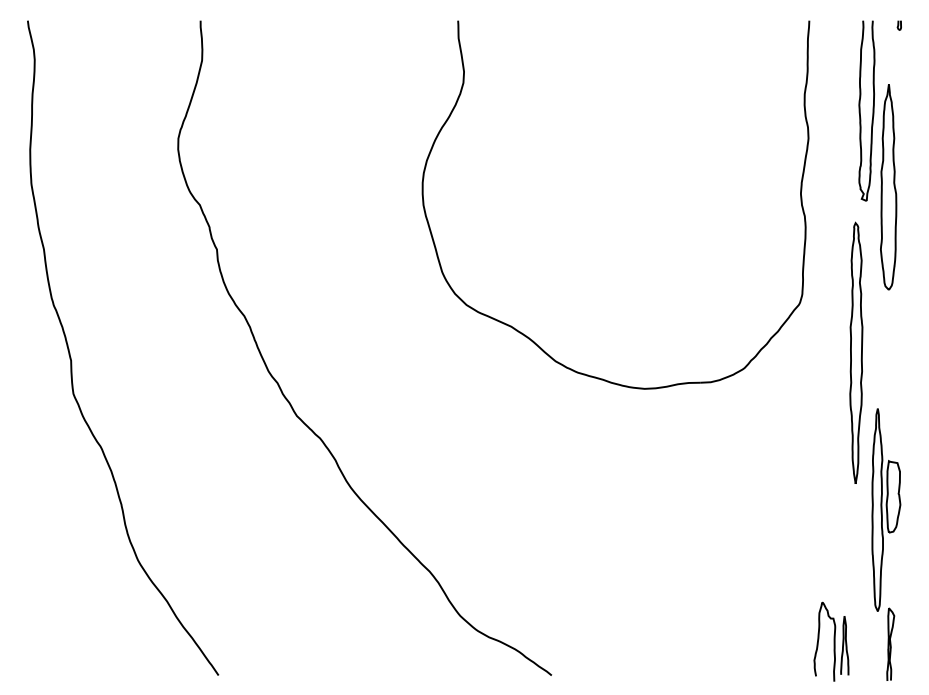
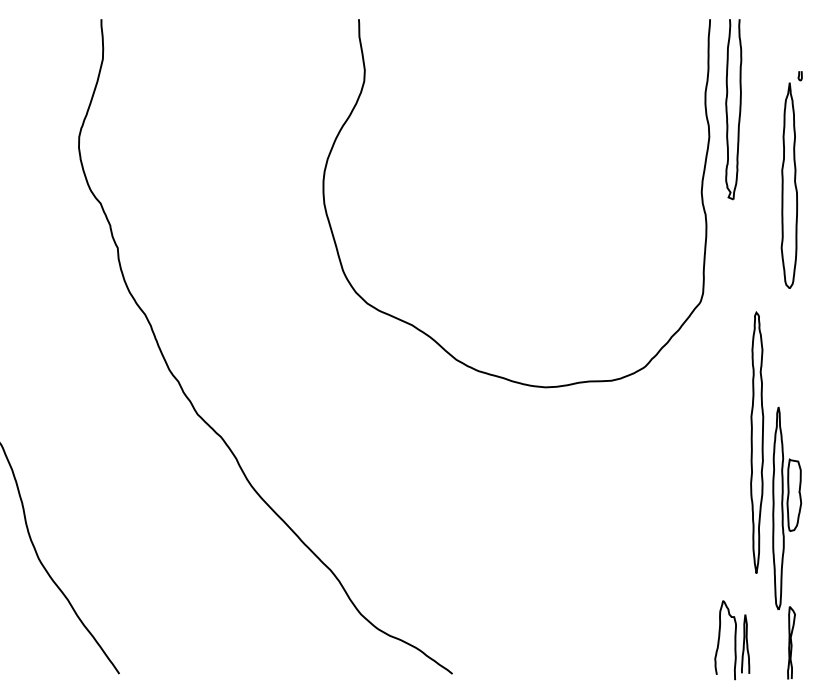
part: (898, 25) -> (799, 76), moved
part: (866, 110) -> (733, 109), moved
part: (856, 352) -> (757, 442), moved

